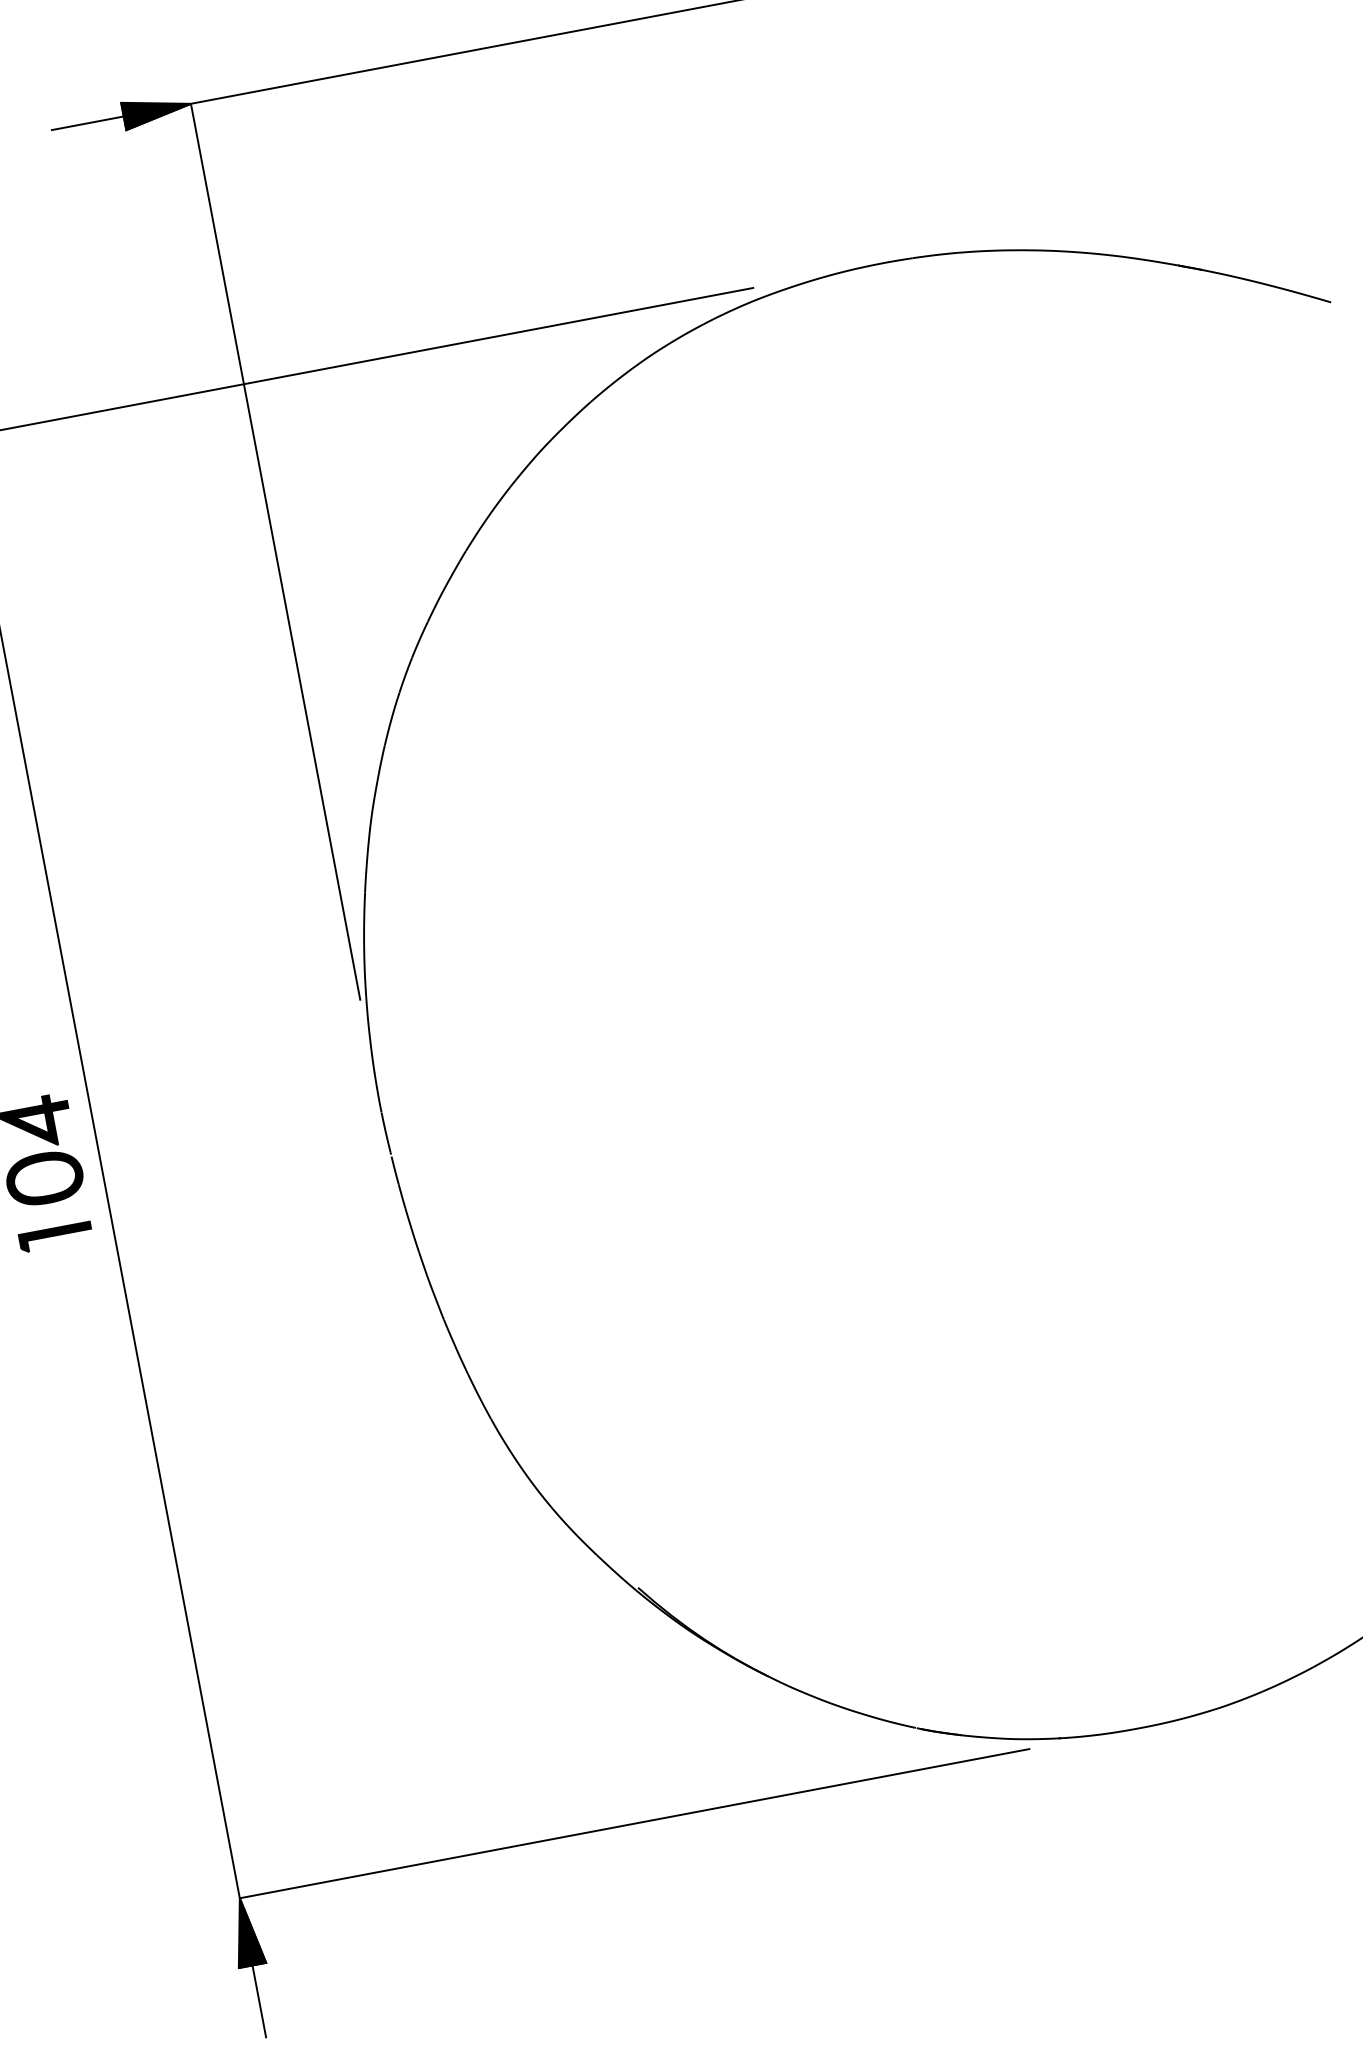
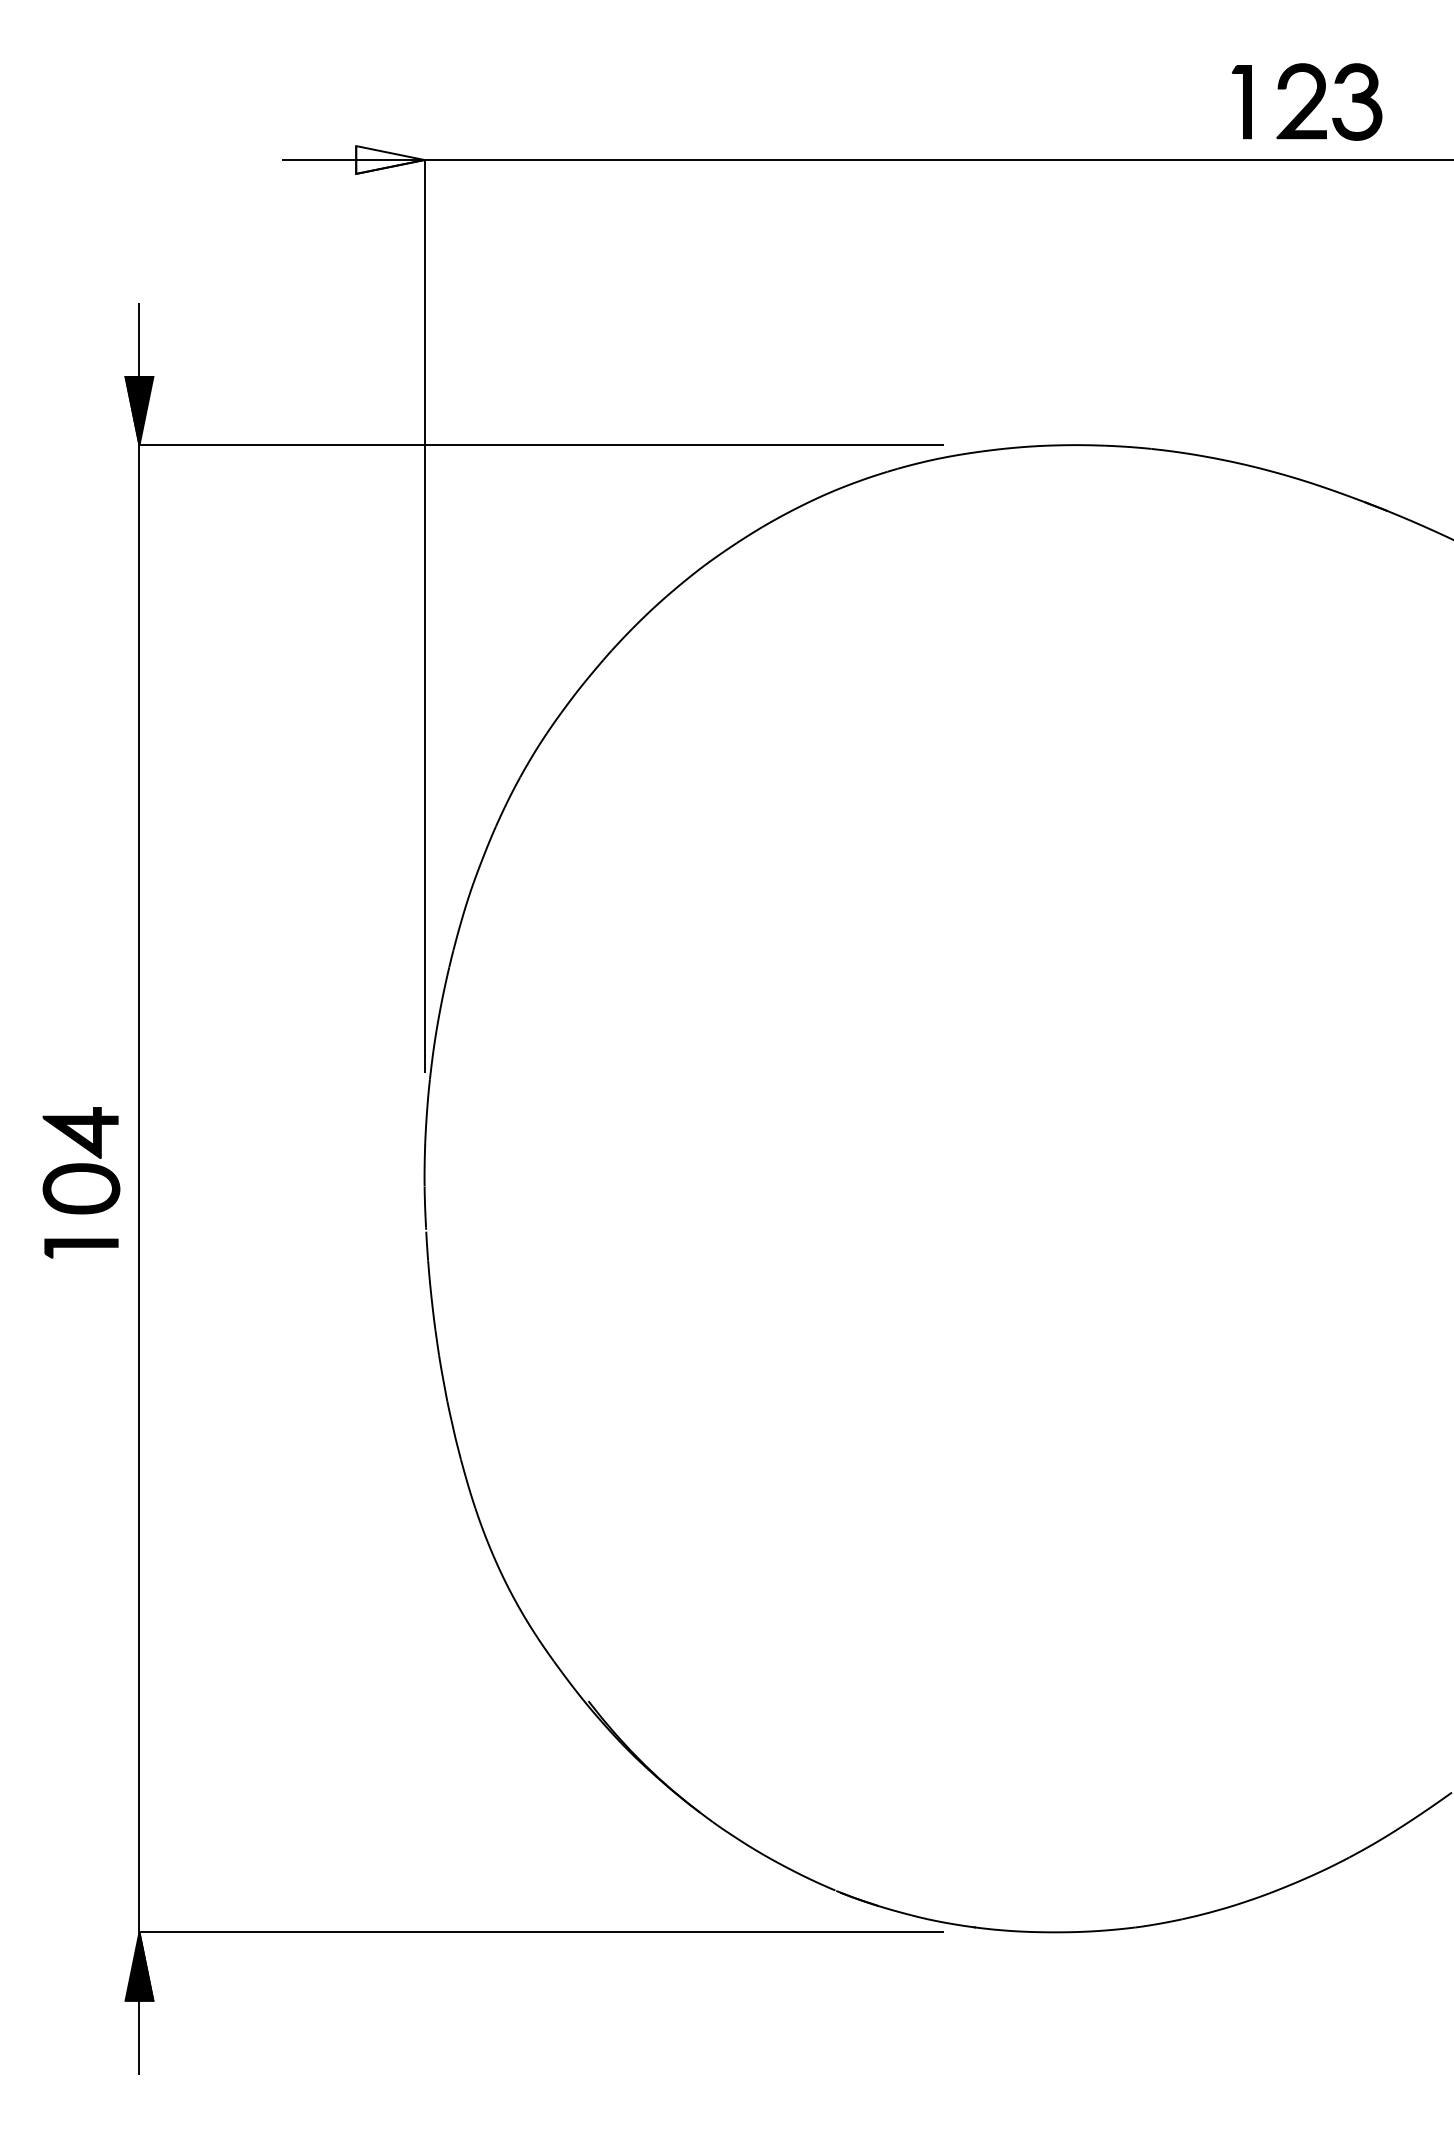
fill: (157, 109) -> (390, 159), removed

